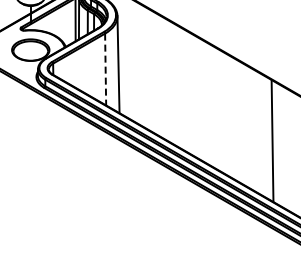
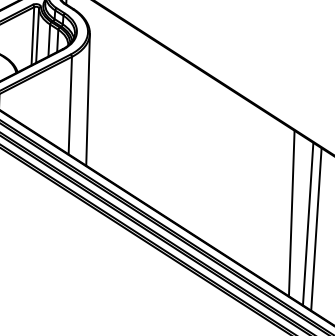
line: (105, 69) -> (70, 105), dashed -> solid
line: (284, 148) -> (307, 224), added
line: (291, 151) -> (316, 228), added

